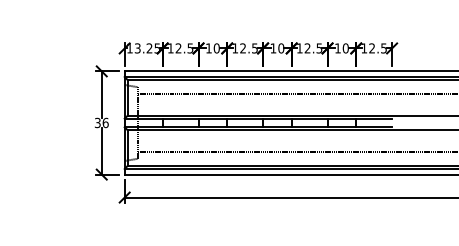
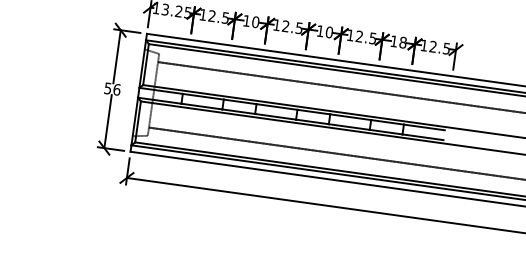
text: (345, 48) -> (402, 42), 10 -> 18
text: (97, 122) -> (107, 87), 36 -> 56

